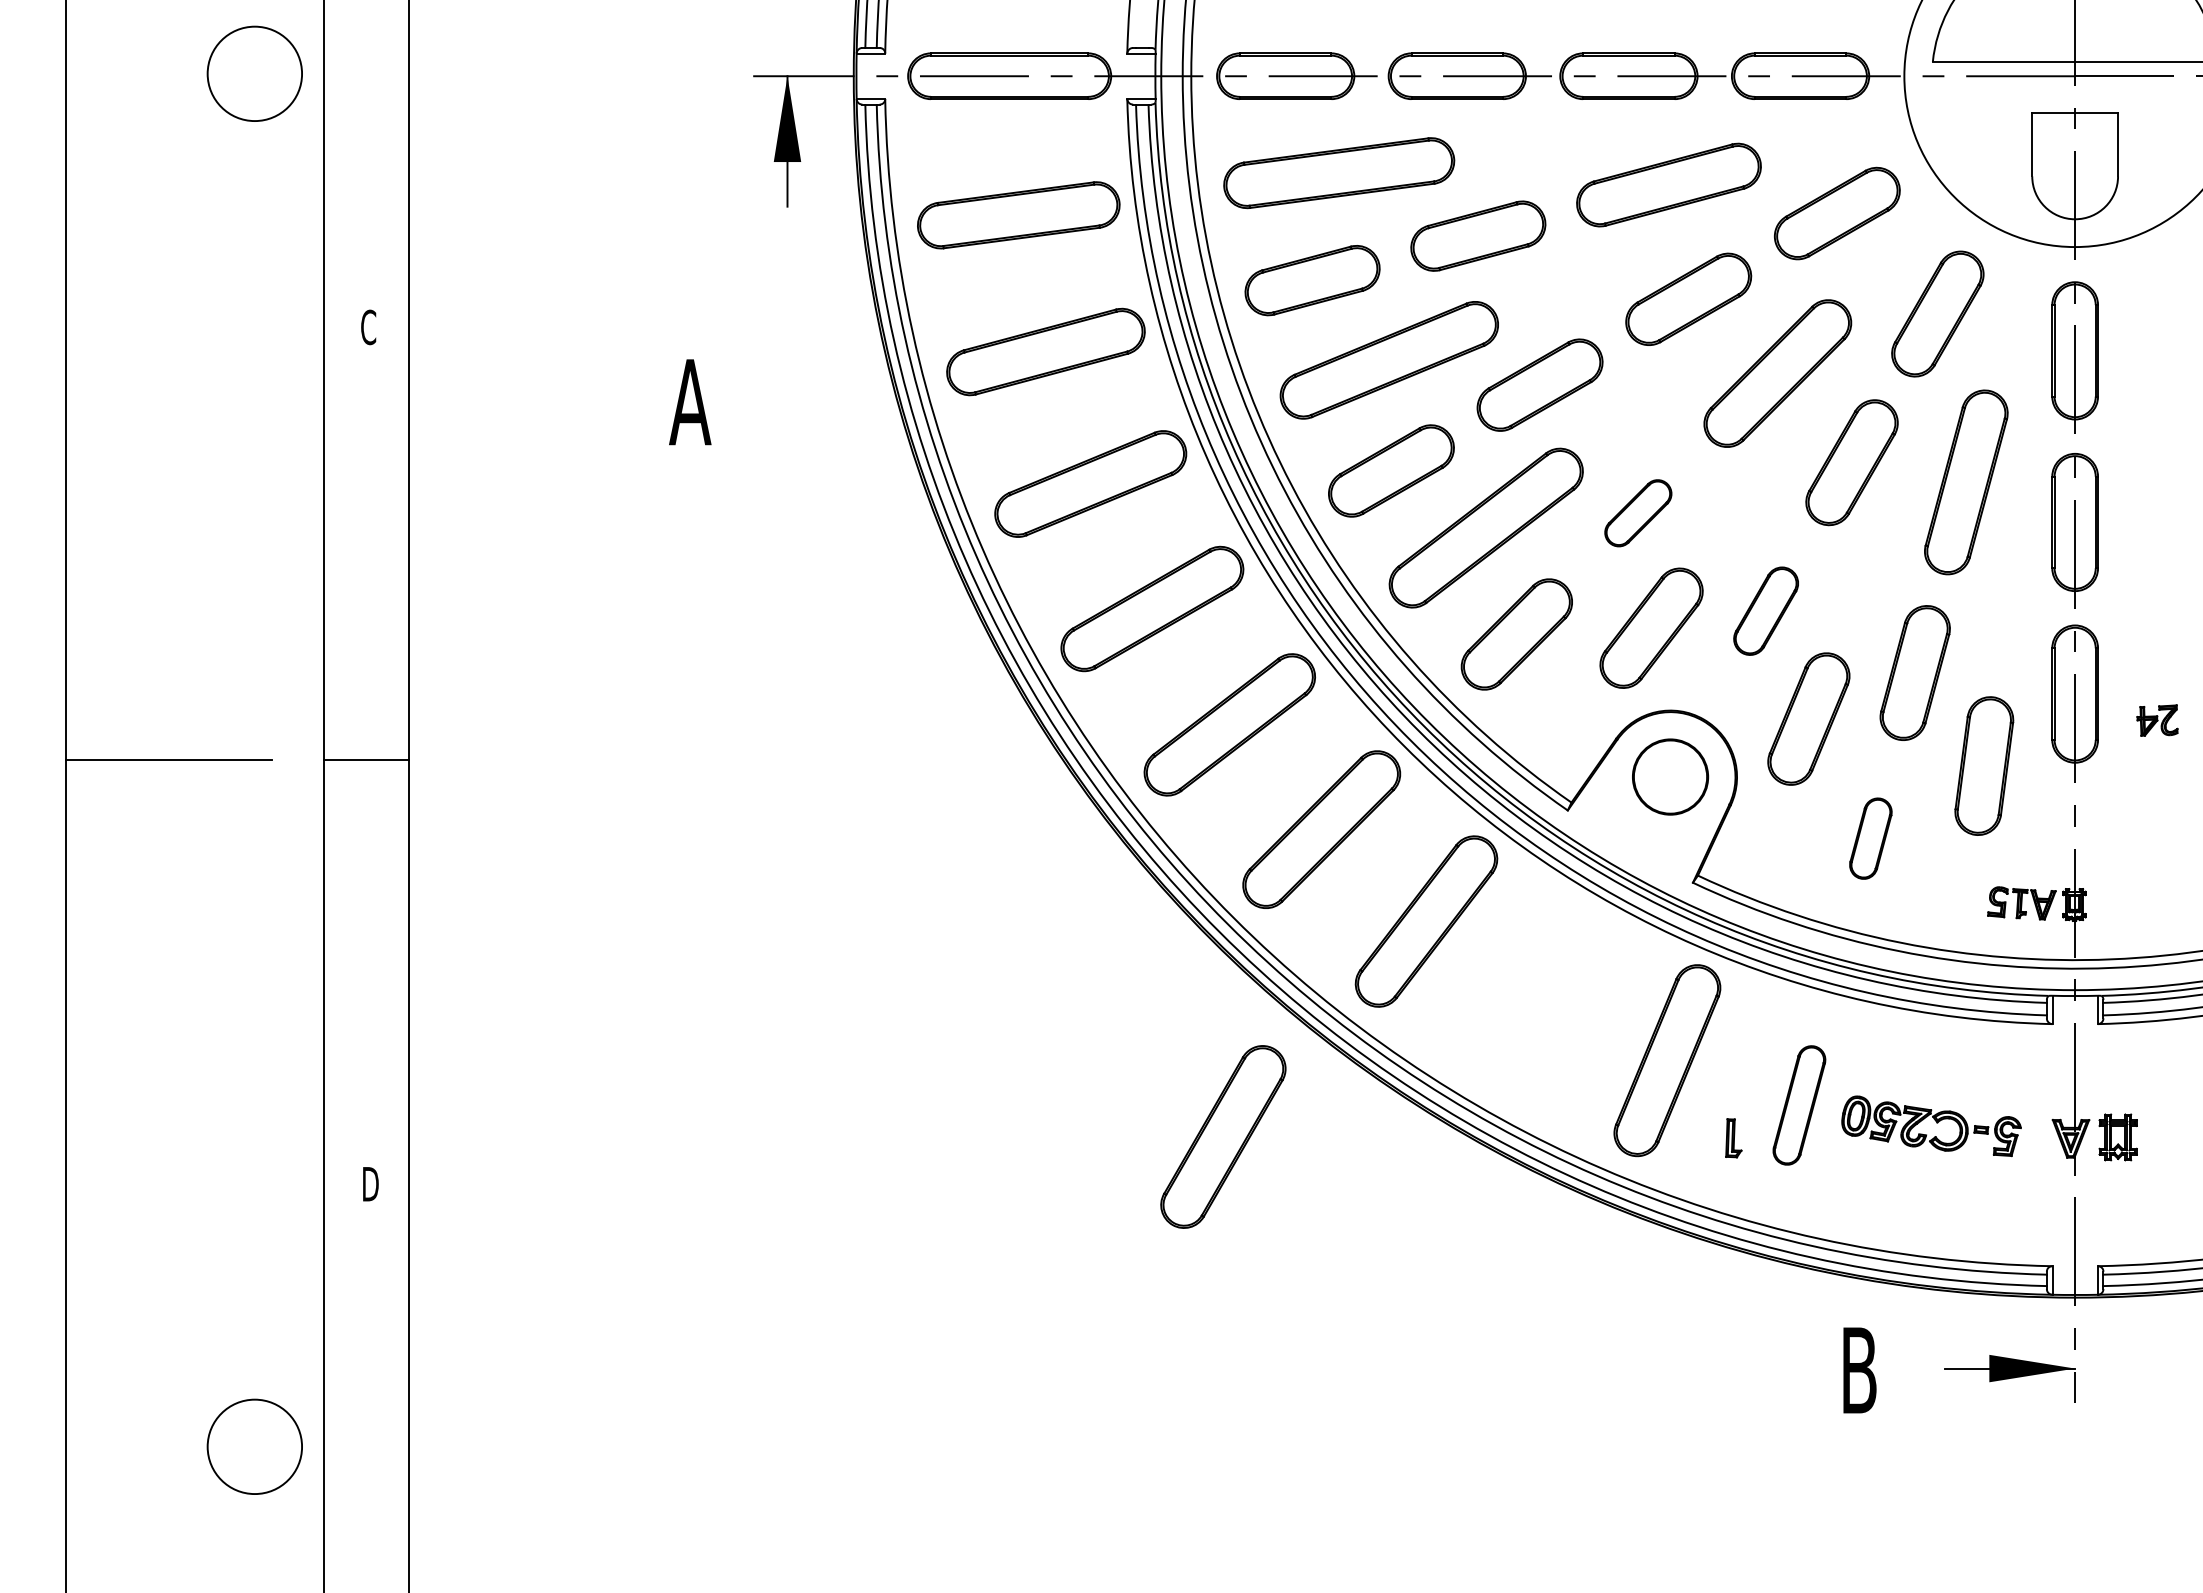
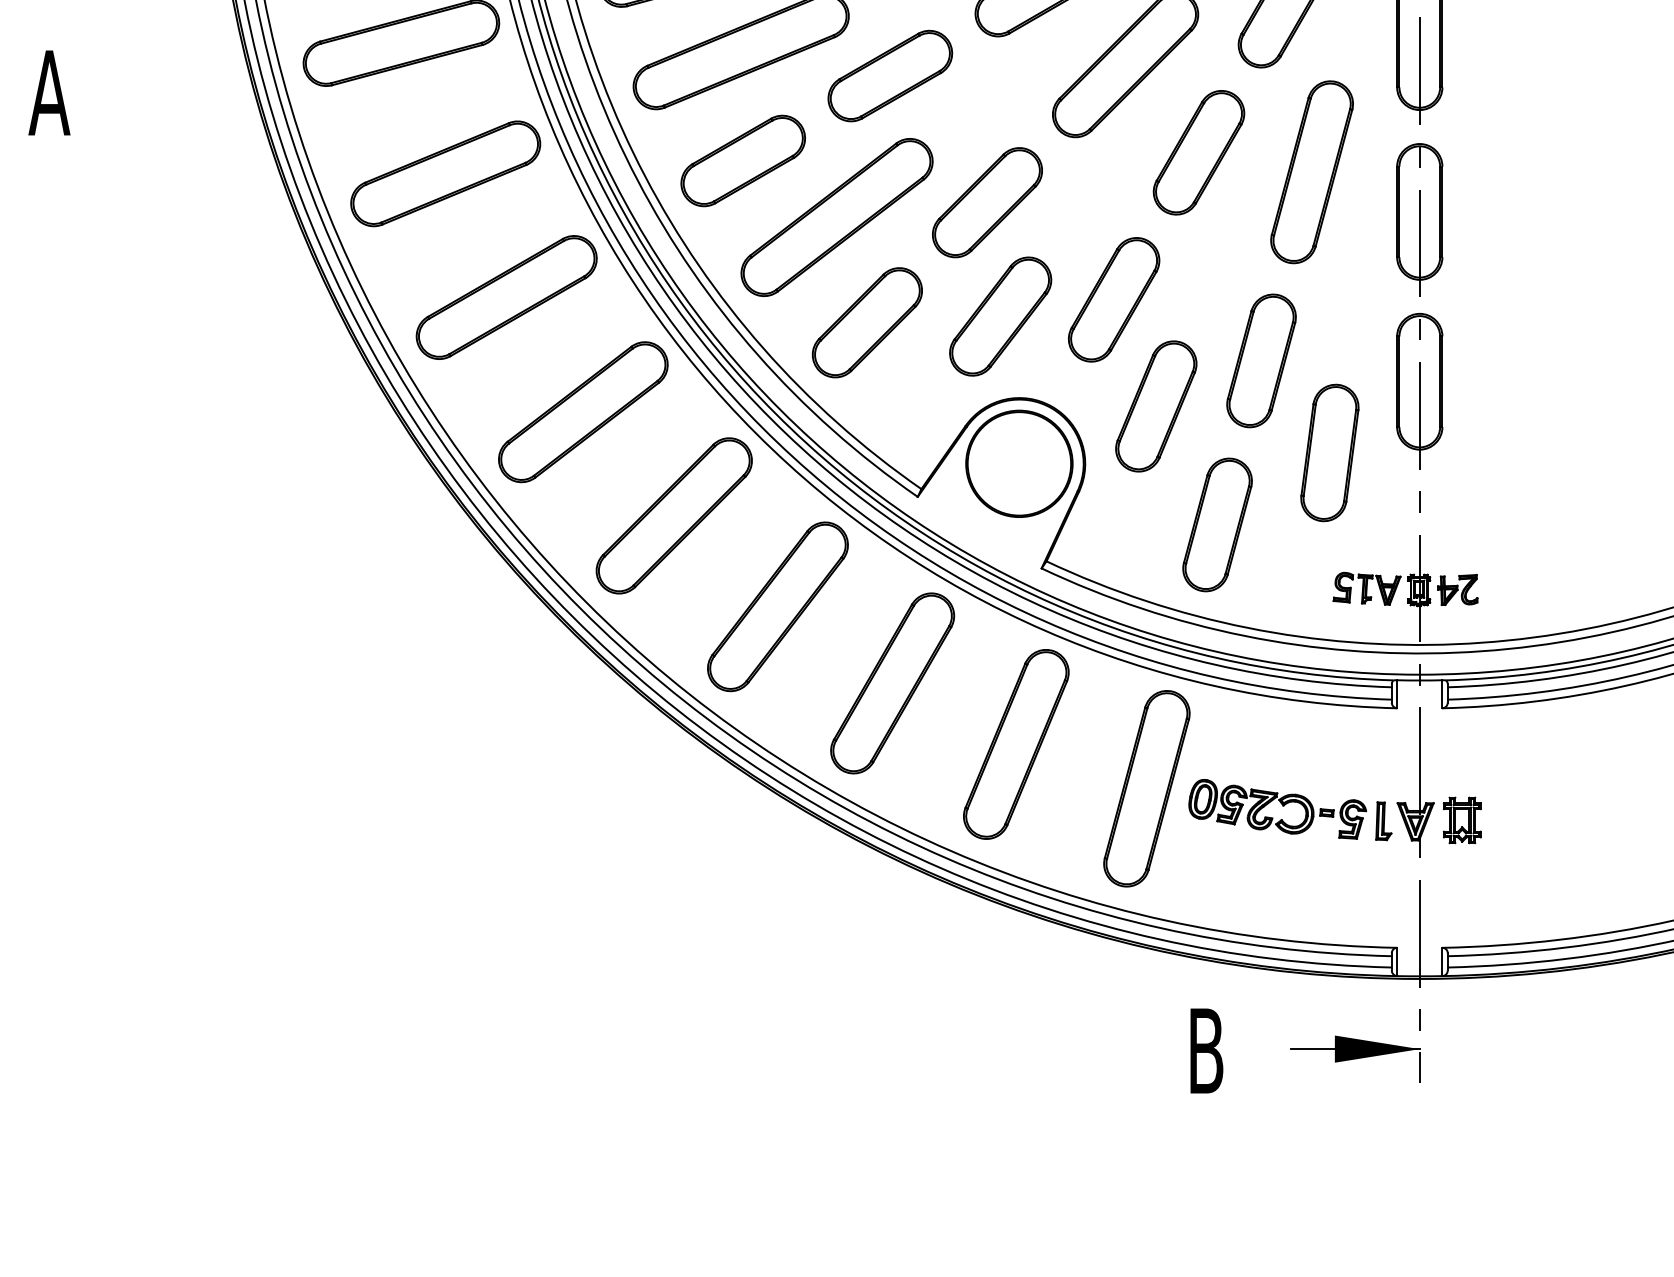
part: (1638, 513) -> (987, 203), size x1.67
part: (1765, 610) -> (1113, 299), size x1.43
part: (2157, 720) -> (1457, 589), moved
part: (1670, 776) -> (1019, 463), size x1.43
part: (1870, 838) -> (1217, 524), size x1.67
part: (1799, 1105) -> (1147, 788), size x1.67
part: (1223, 1136) -> (892, 682), moved
part: (1733, 1138) -> (1383, 821), moved

